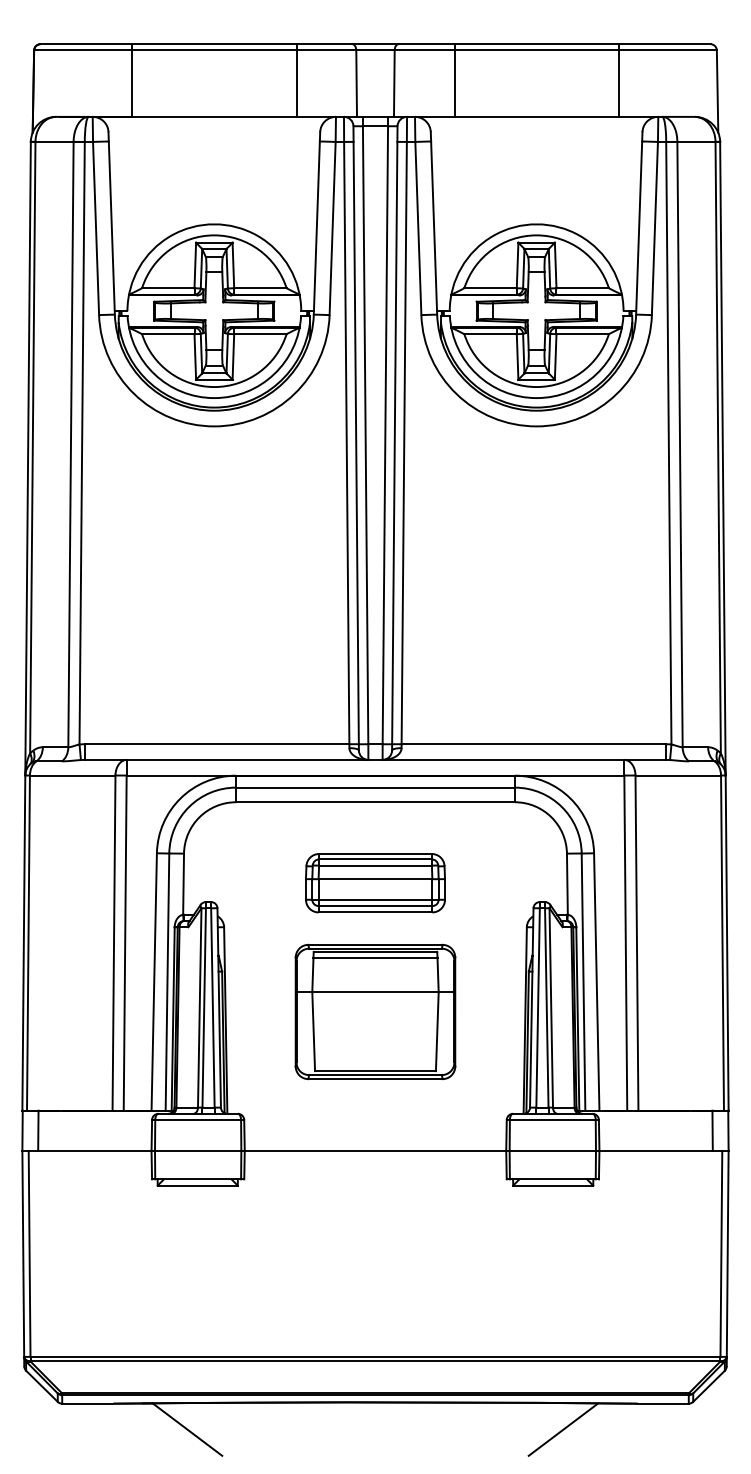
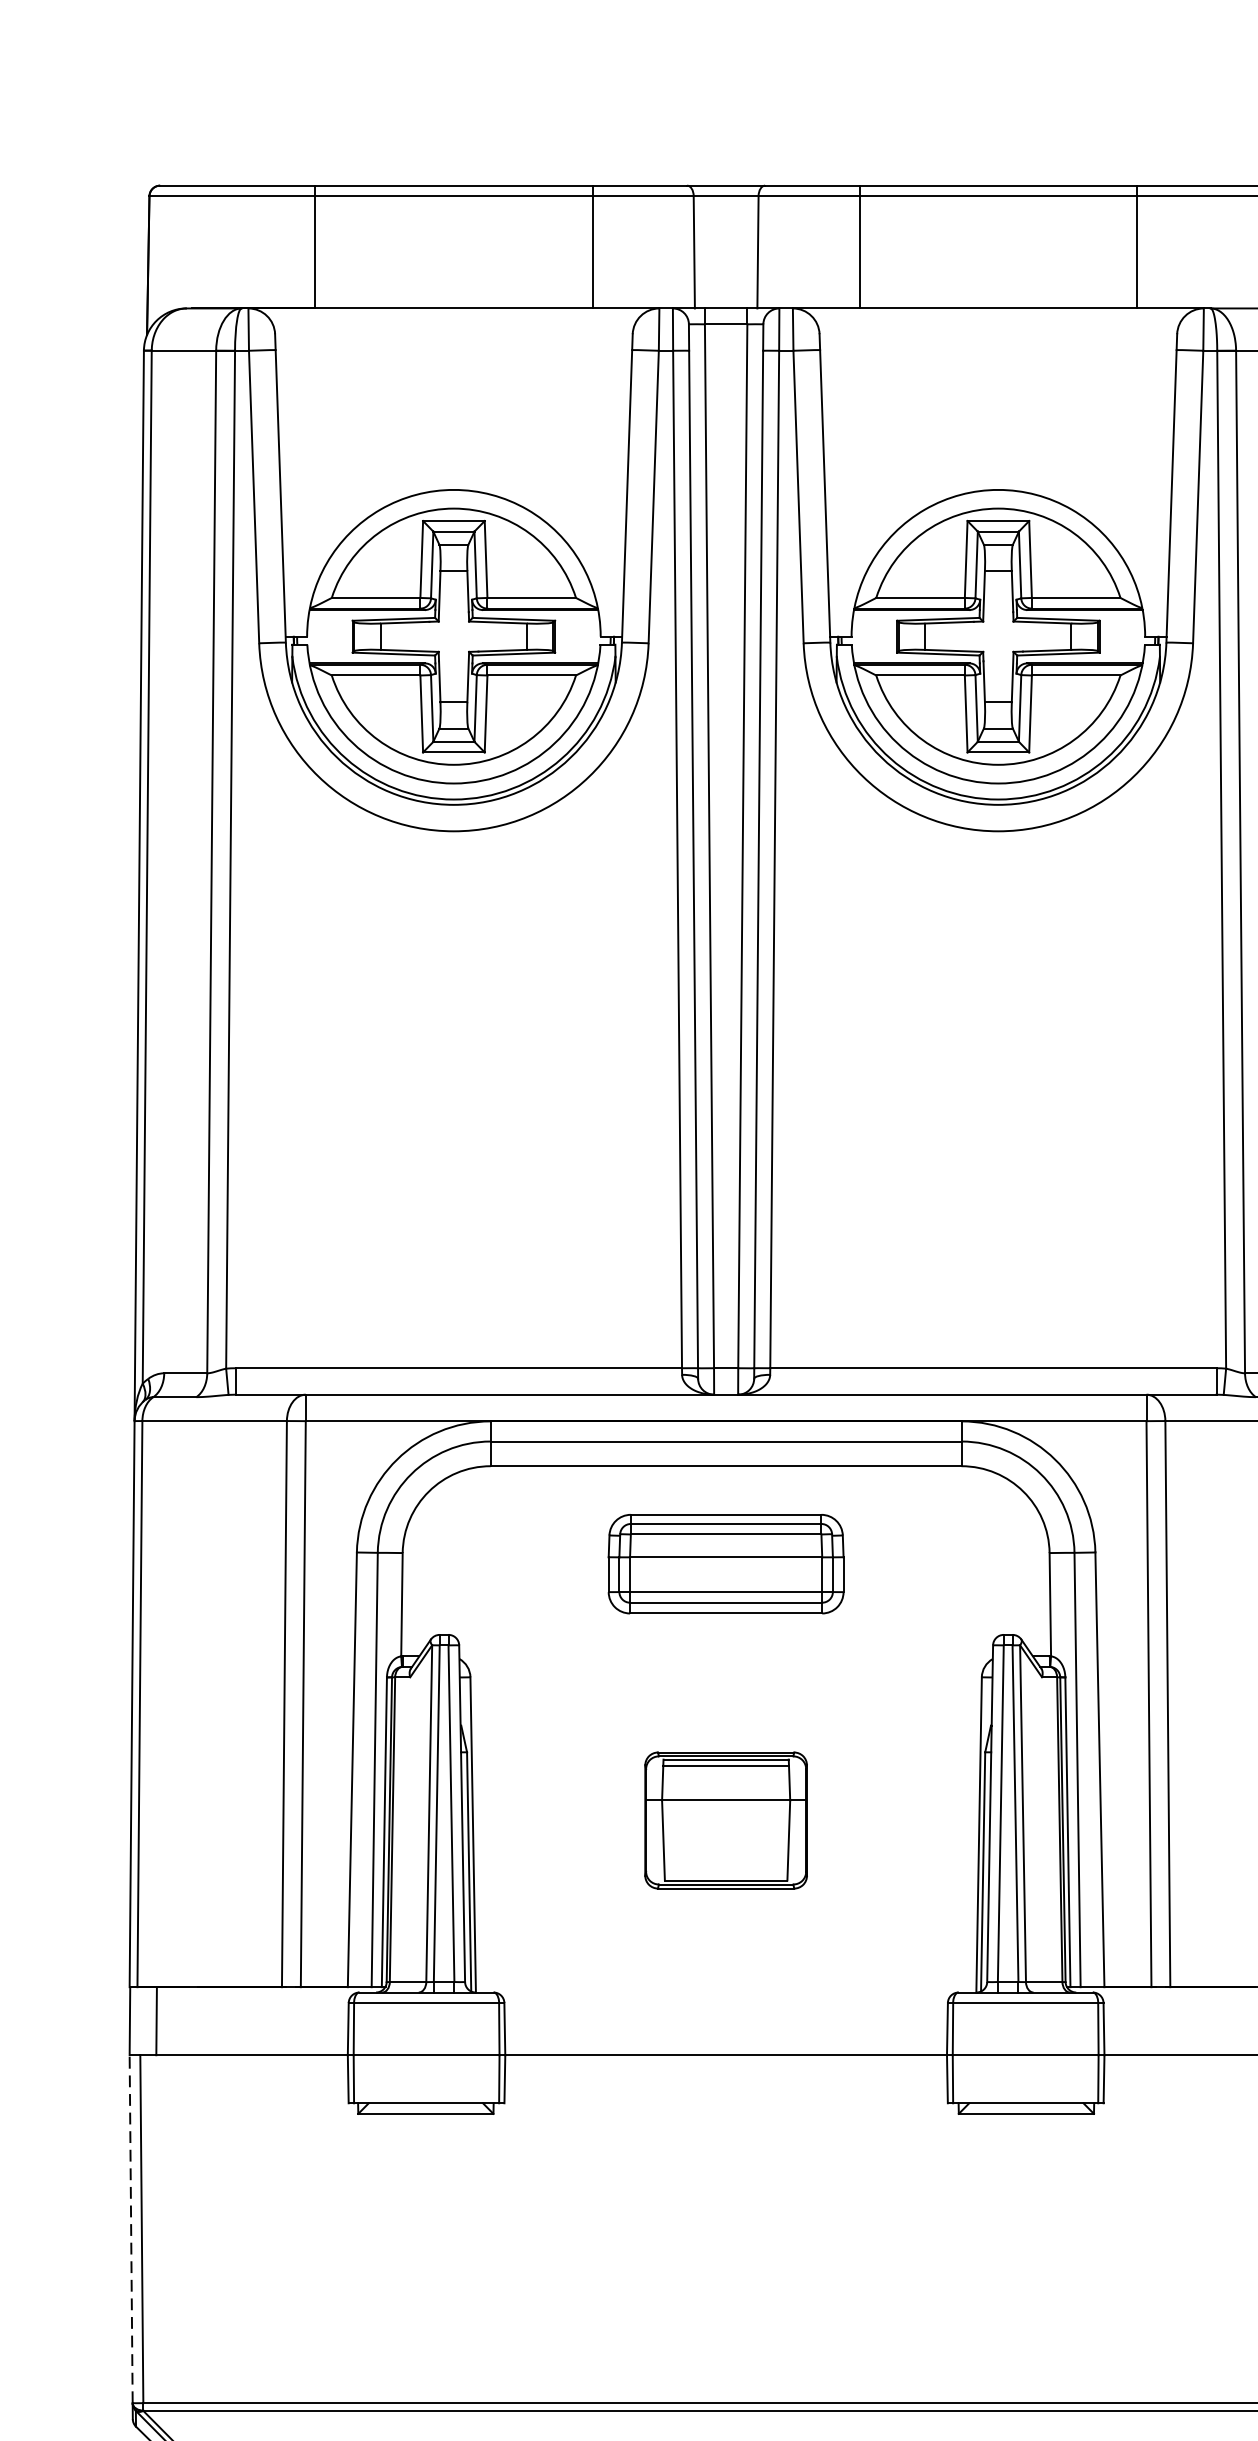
part: (375, 883) -> (726, 1564), moved
part: (375, 1011) -> (726, 1819), size x0.6
line: (23, 1253) -> (131, 2228), solid -> dashed

